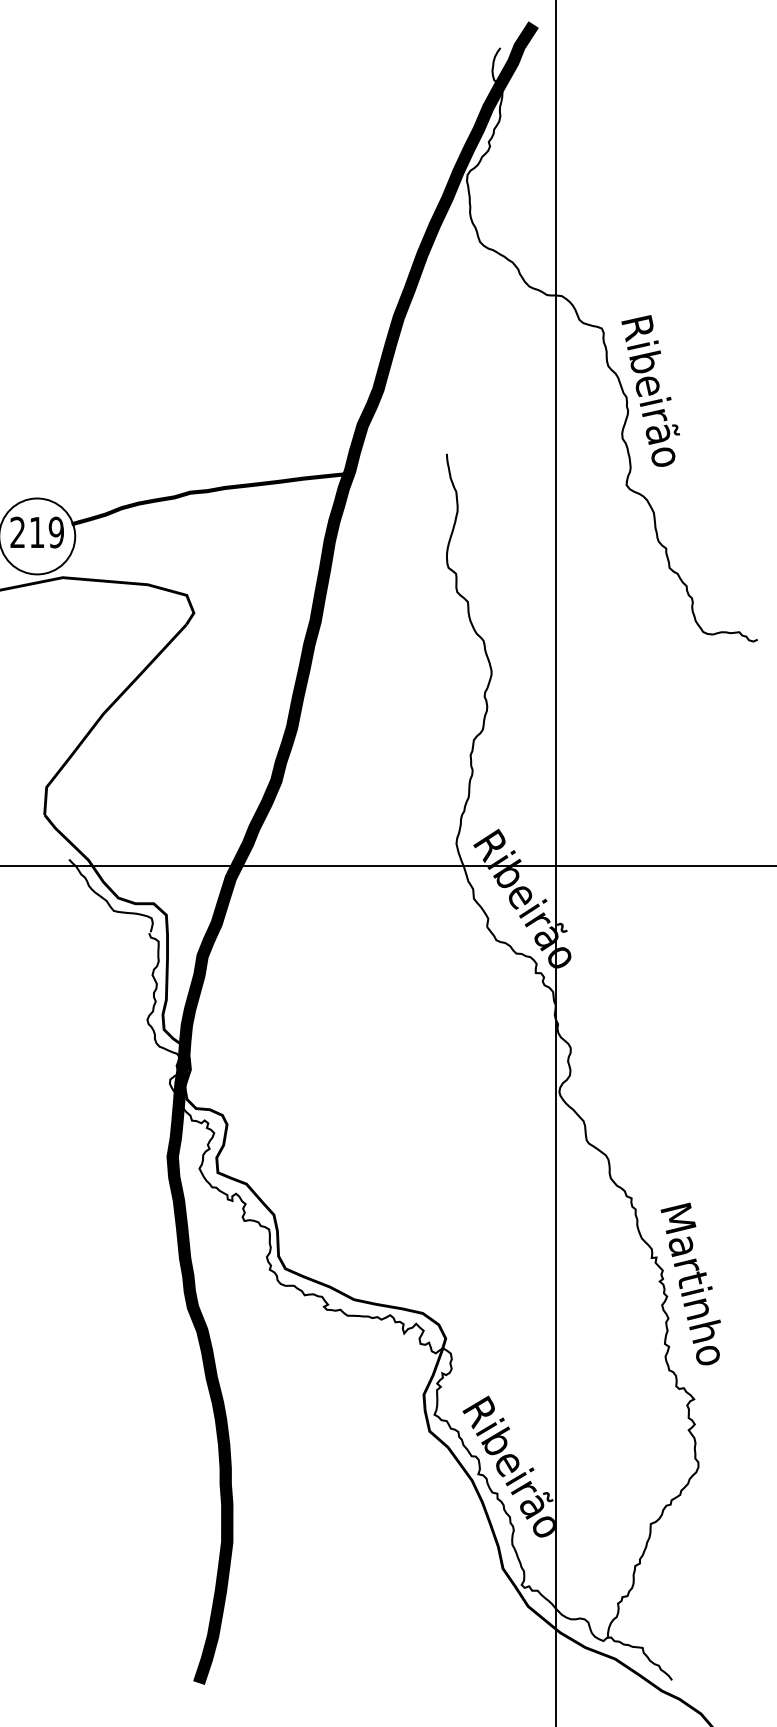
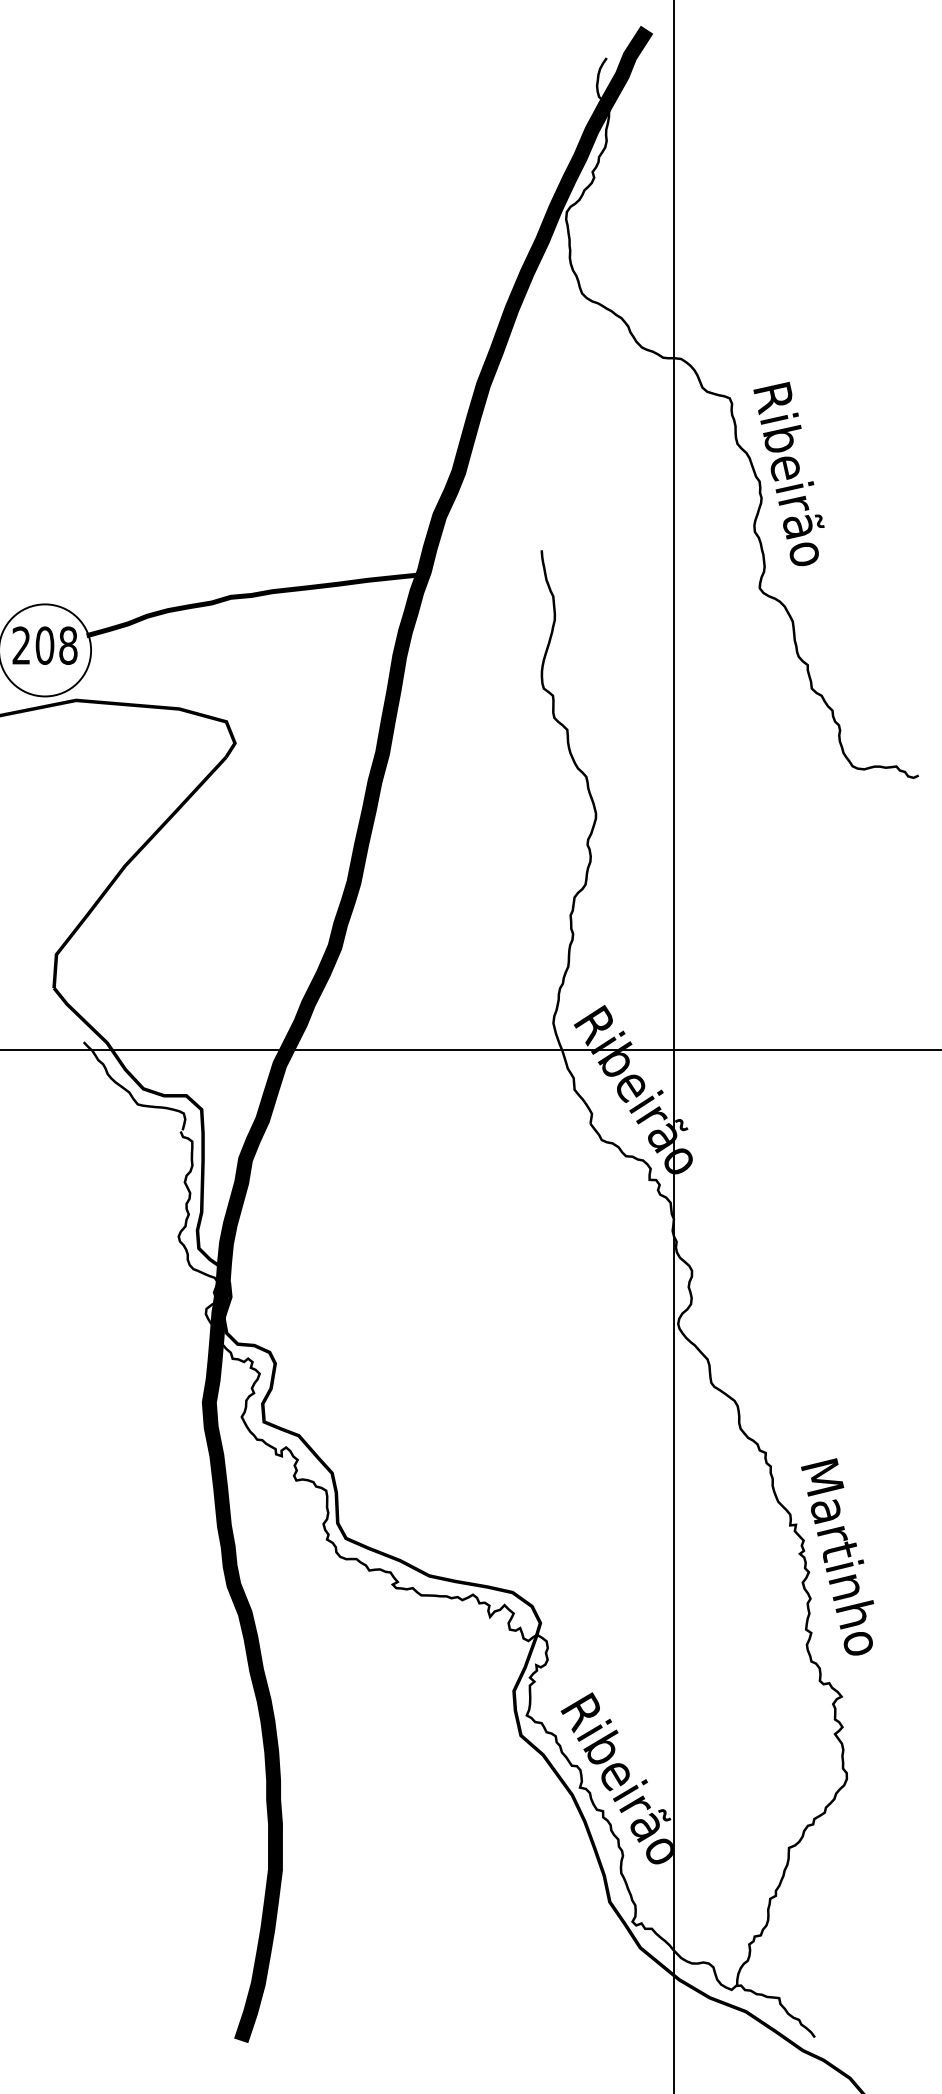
text: (46, 532) -> (56, 645), 219 -> 208

